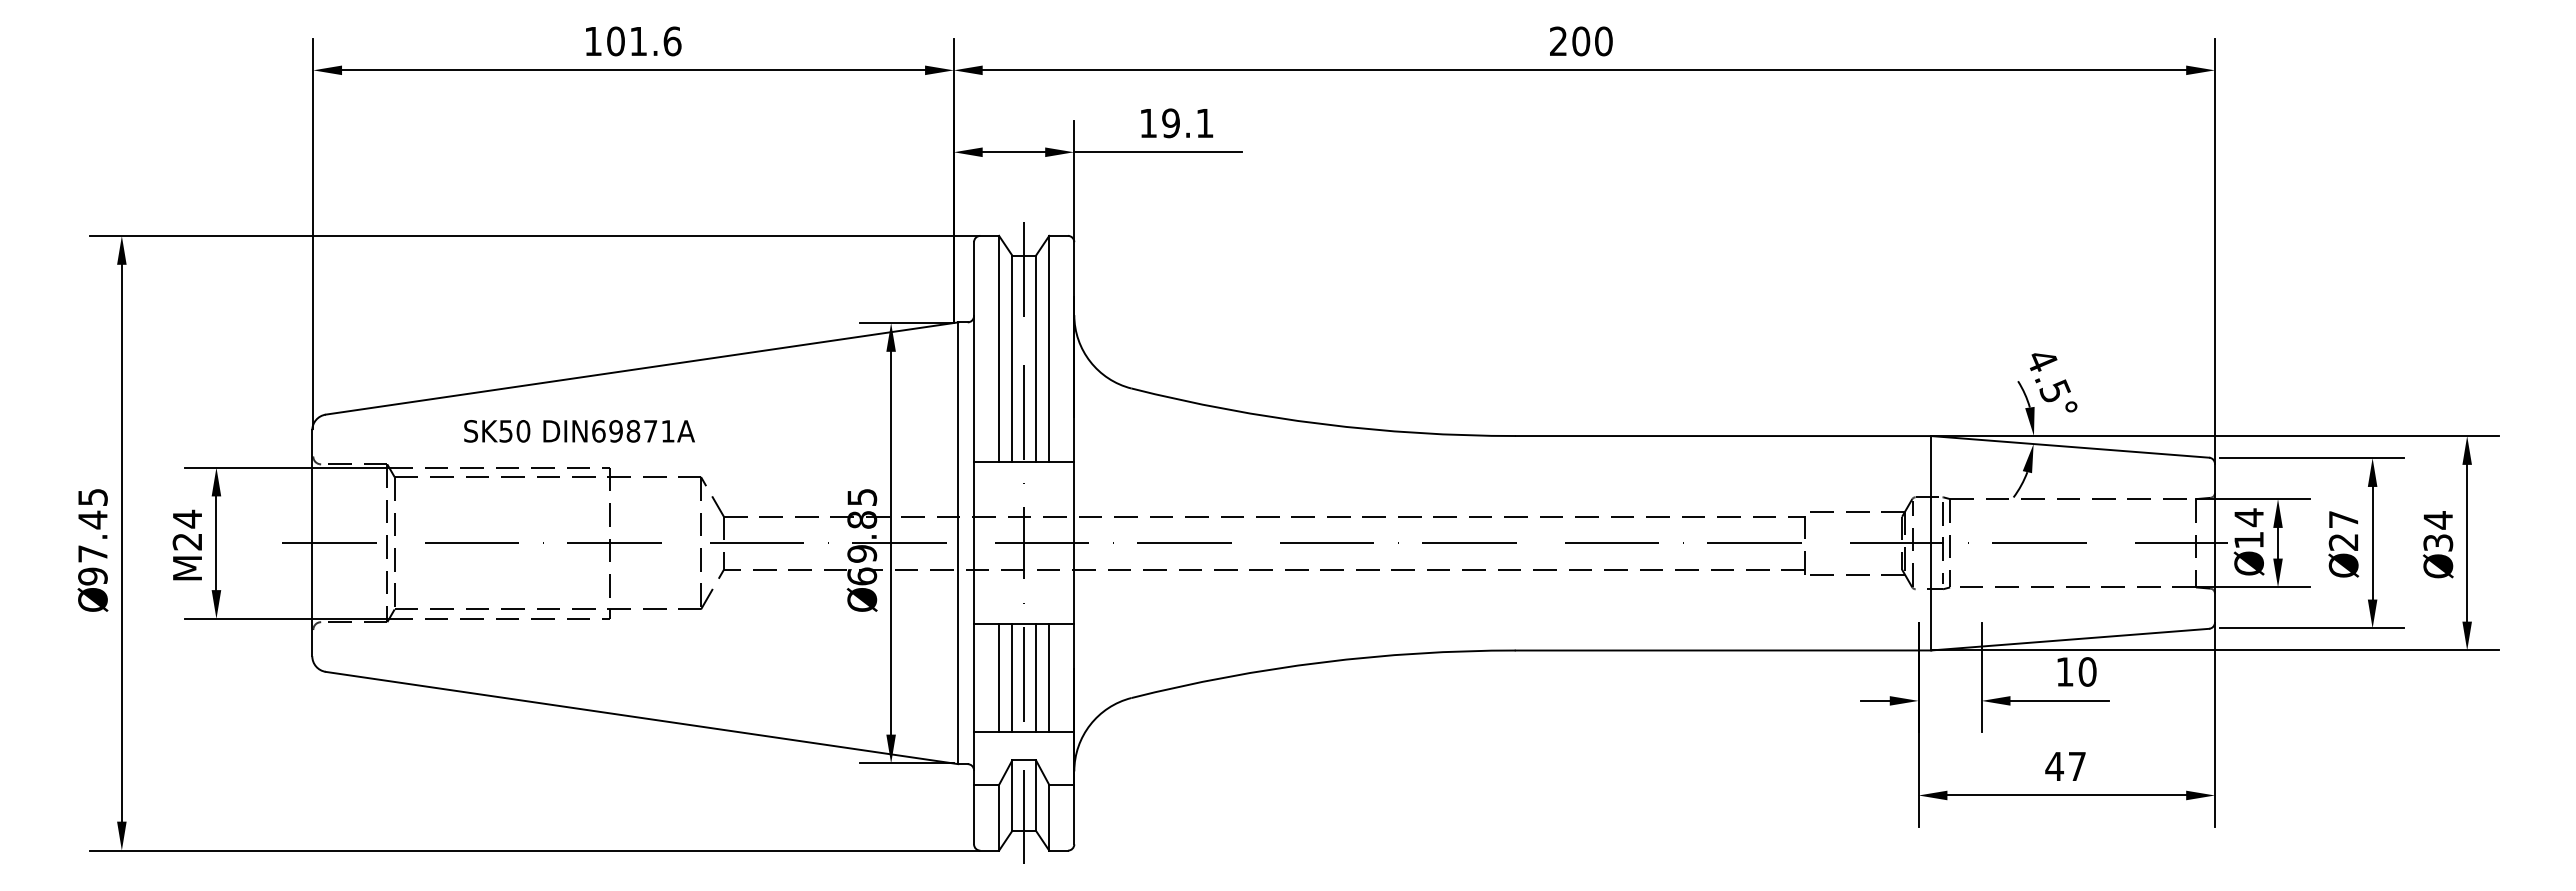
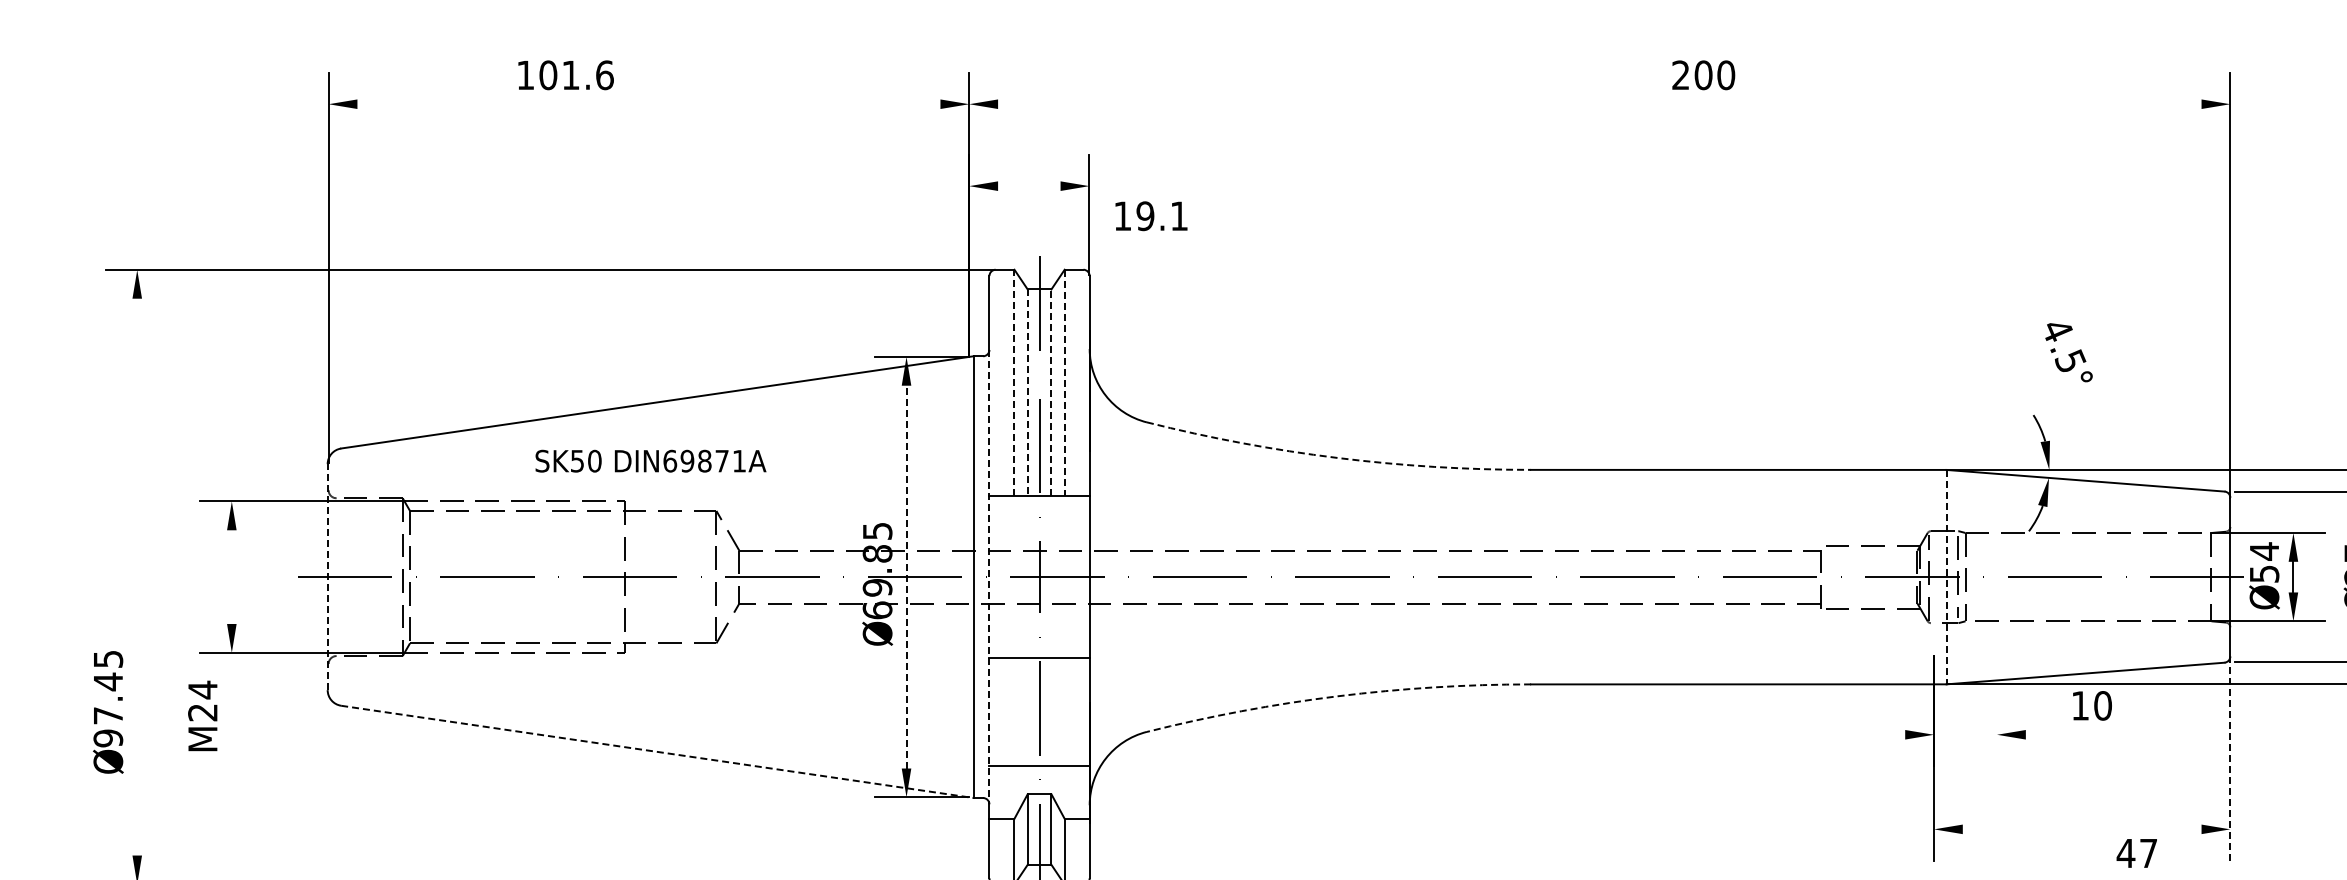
text: (633, 41) -> (565, 75), moved
text: (1581, 41) -> (1703, 75), moved
line: (633, 70) -> (648, 104), removed
line: (1584, 70) -> (1599, 104), removed
text: (1177, 123) -> (1151, 216), moved
line: (1013, 152) -> (1028, 186), removed
line: (1157, 152) -> (1172, 186), removed
line: (999, 348) -> (1014, 382), solid -> dashed
line: (1049, 349) -> (1064, 383), solid -> dashed
line: (1036, 358) -> (1051, 392), solid -> dashed
line: (1012, 359) -> (1027, 393), solid -> dashed
text: (2053, 382) -> (2068, 352), moved
arc: (1322, 424) -> (1337, 458), solid -> dashed
text: (579, 431) -> (650, 461), moved
text: (2248, 540) -> (2263, 574), 14 -> 54
line: (121, 542) -> (136, 576), removed
line: (891, 542) -> (906, 576), solid -> dashed
line: (216, 543) -> (231, 577), removed
line: (312, 543) -> (327, 577), solid -> dashed
line: (974, 543) -> (989, 577), solid -> dashed
line: (1931, 543) -> (1946, 577), solid -> dashed
text: (186, 544) -> (201, 715), moved
text: (92, 550) -> (107, 712), moved
arc: (1322, 662) -> (1337, 696), solid -> dashed
line: (1981, 677) -> (1996, 711), removed
line: (999, 678) -> (1014, 712), removed
line: (1012, 678) -> (1027, 712), removed
line: (1036, 678) -> (1051, 712), removed
line: (1049, 678) -> (1064, 712), removed
line: (1874, 700) -> (1889, 734), removed
line: (2059, 700) -> (2074, 734), removed
line: (642, 718) -> (657, 752), solid -> dashed
line: (2214, 725) -> (2229, 759), solid -> dashed
text: (2065, 766) -> (2136, 853), moved
line: (2066, 795) -> (2081, 829), removed

